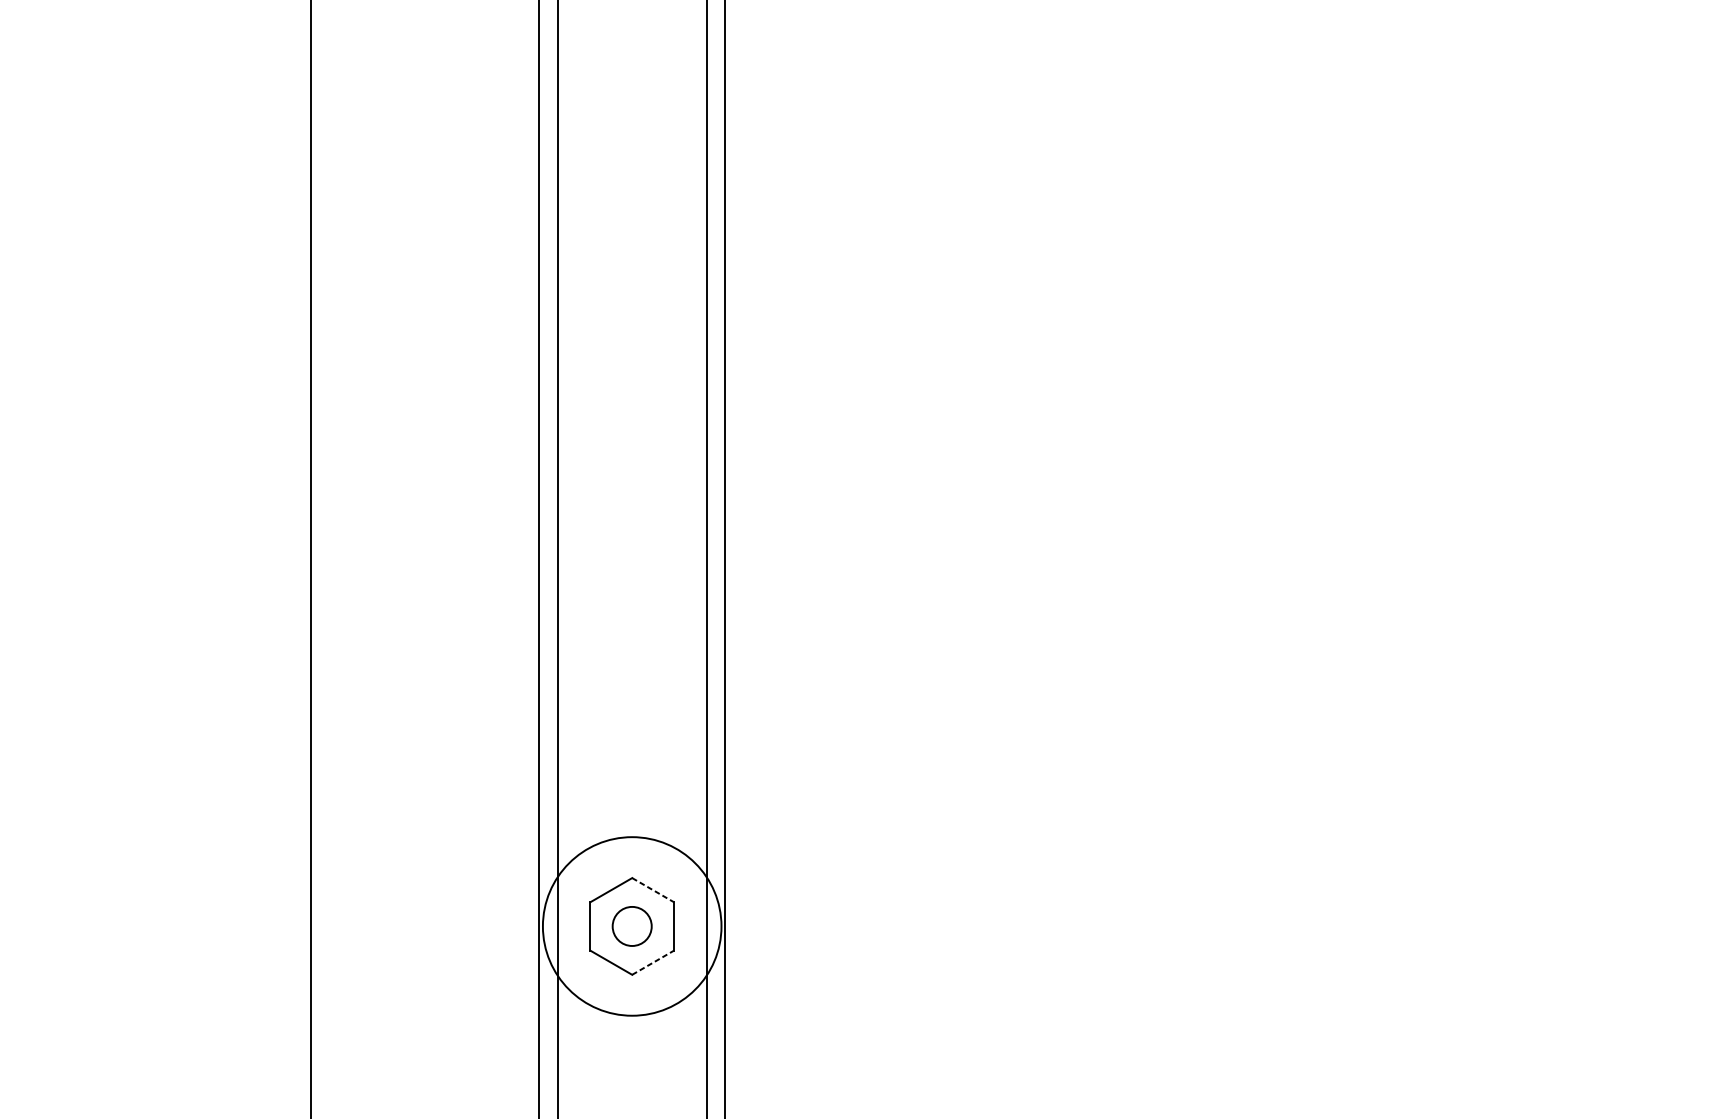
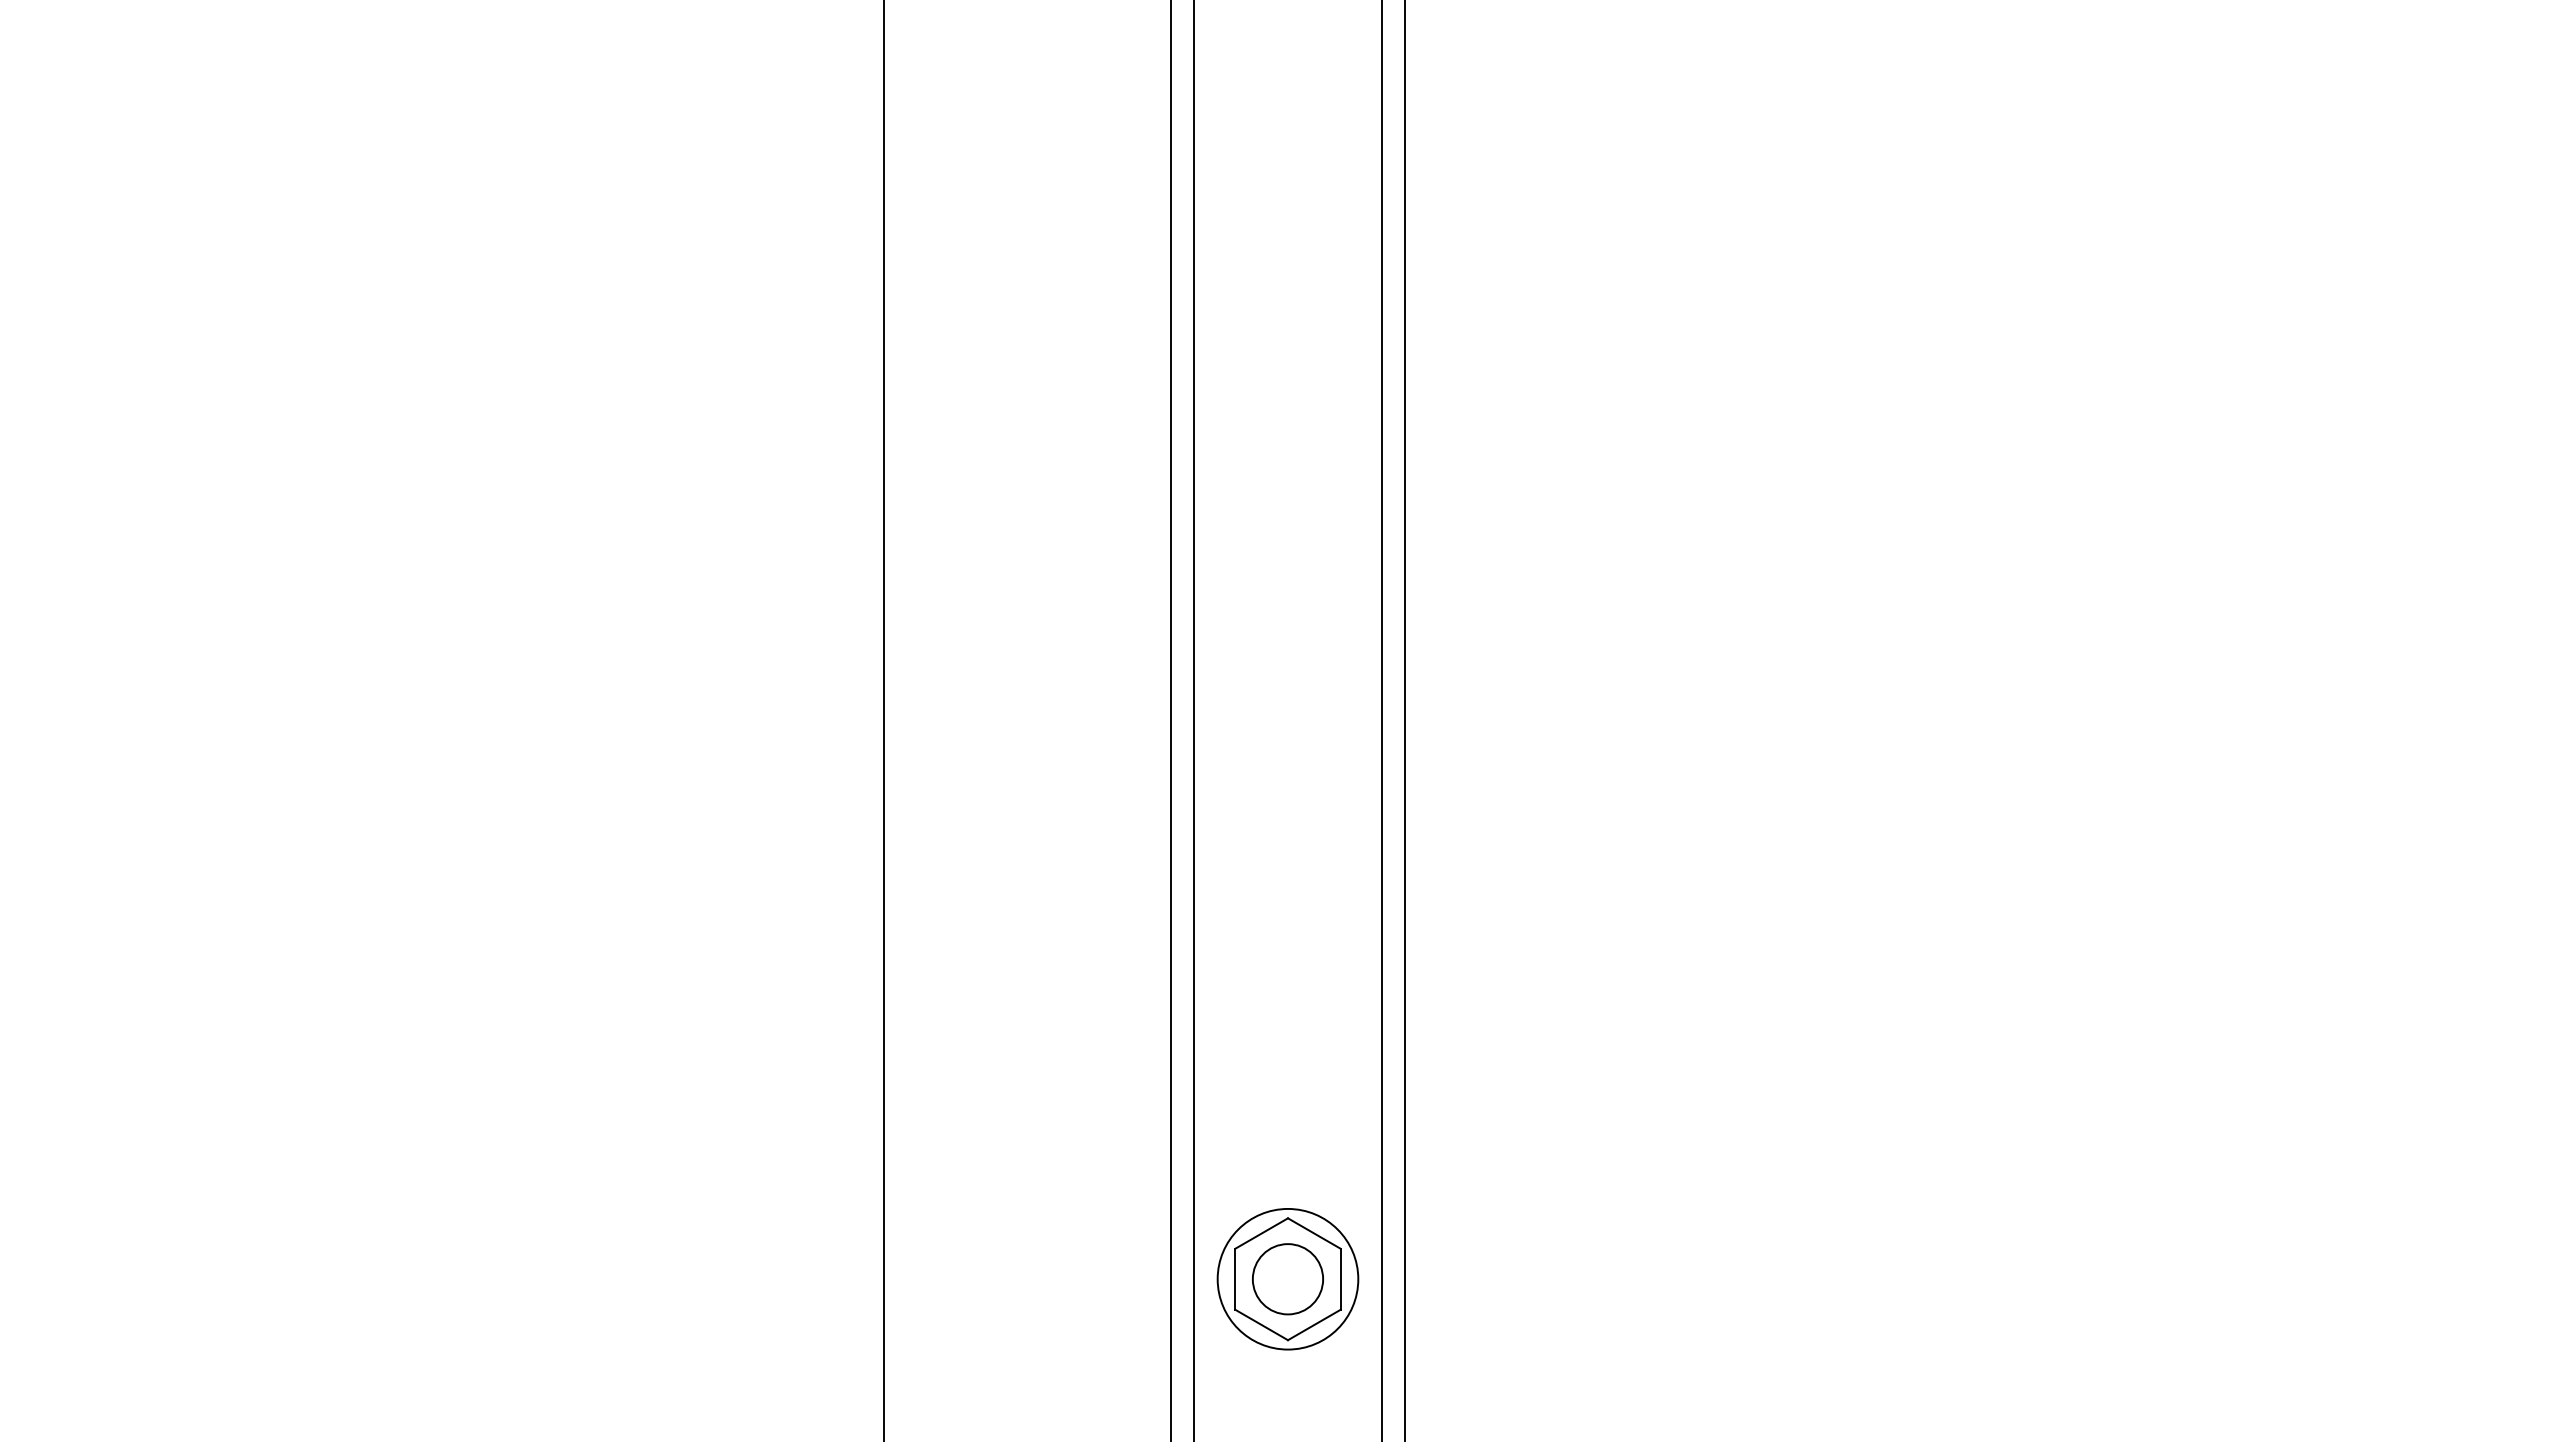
line: (653, 890) -> (1314, 1233), dashed -> solid
circle: (631, 925) -> (1287, 1278), size x0.62
circle: (631, 926) -> (1287, 1279), size x1.43
line: (653, 962) -> (1314, 1324), dashed -> solid

